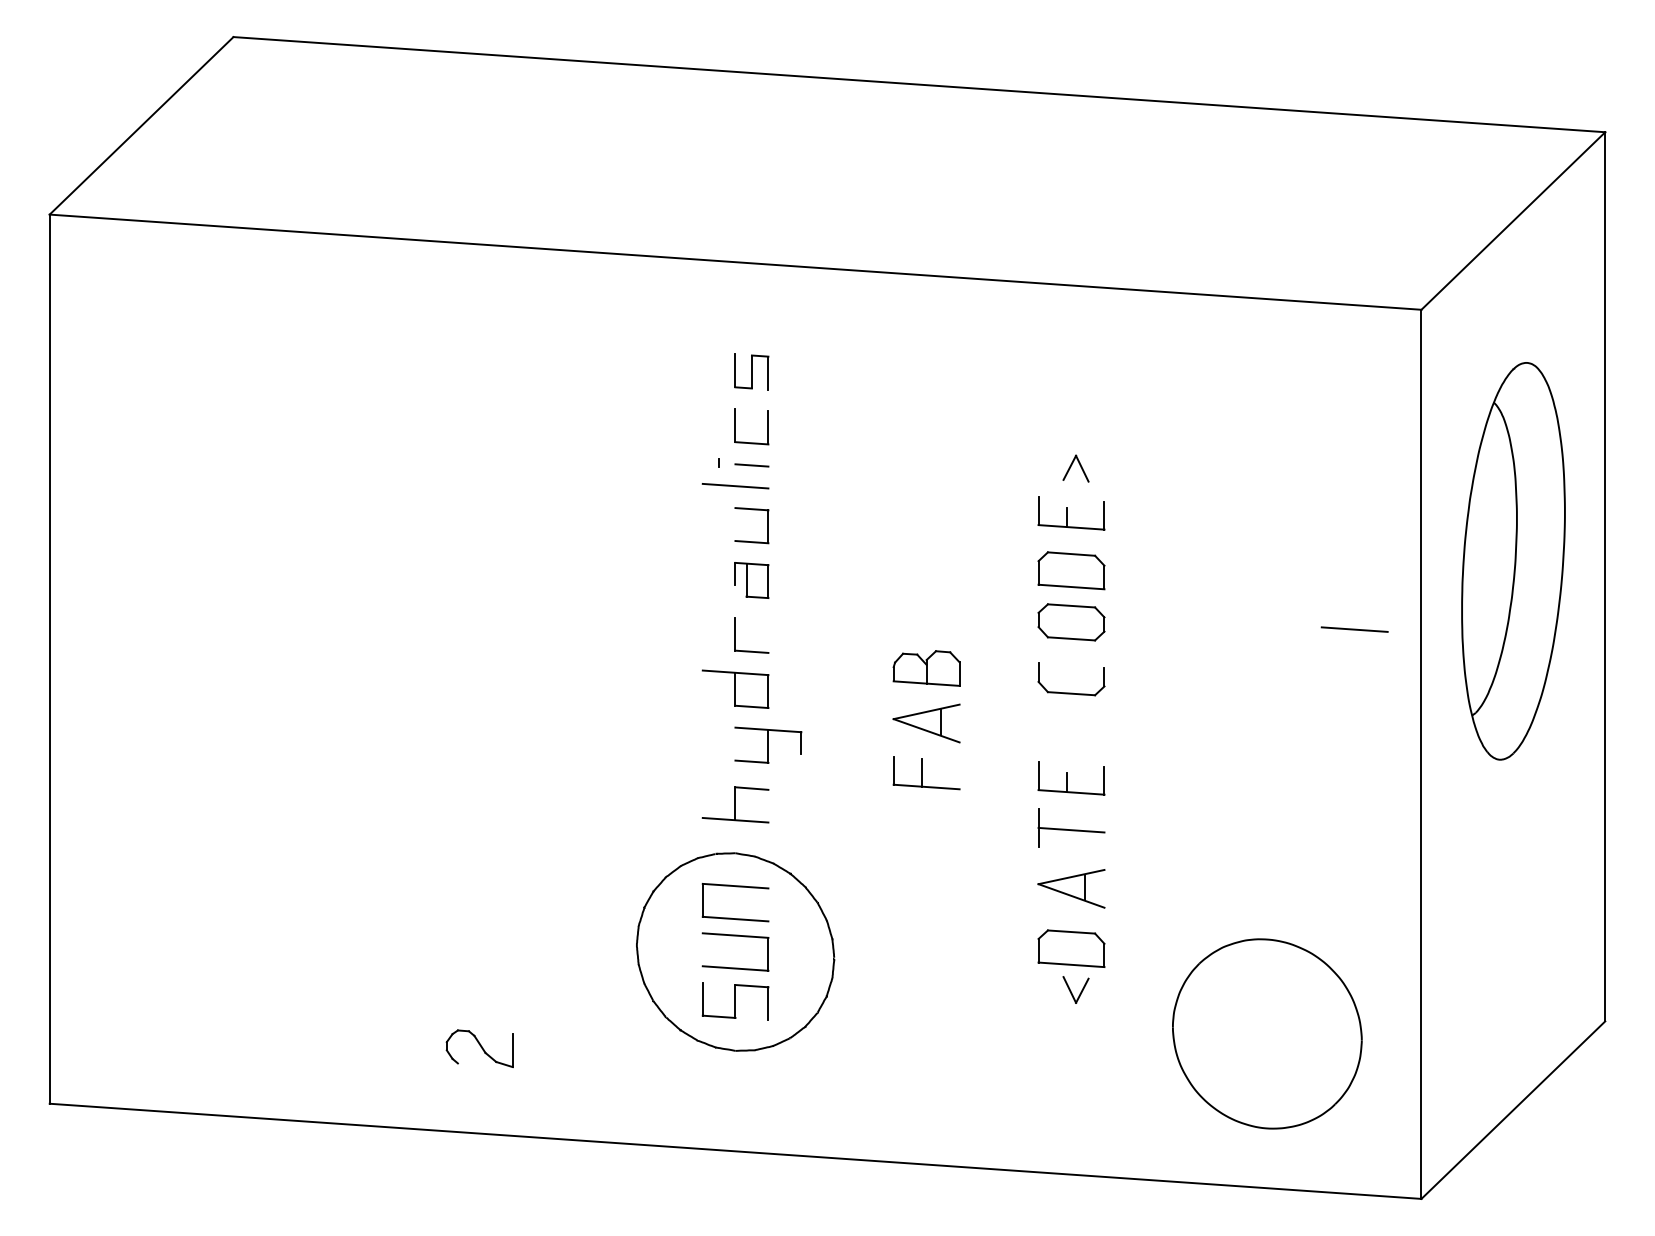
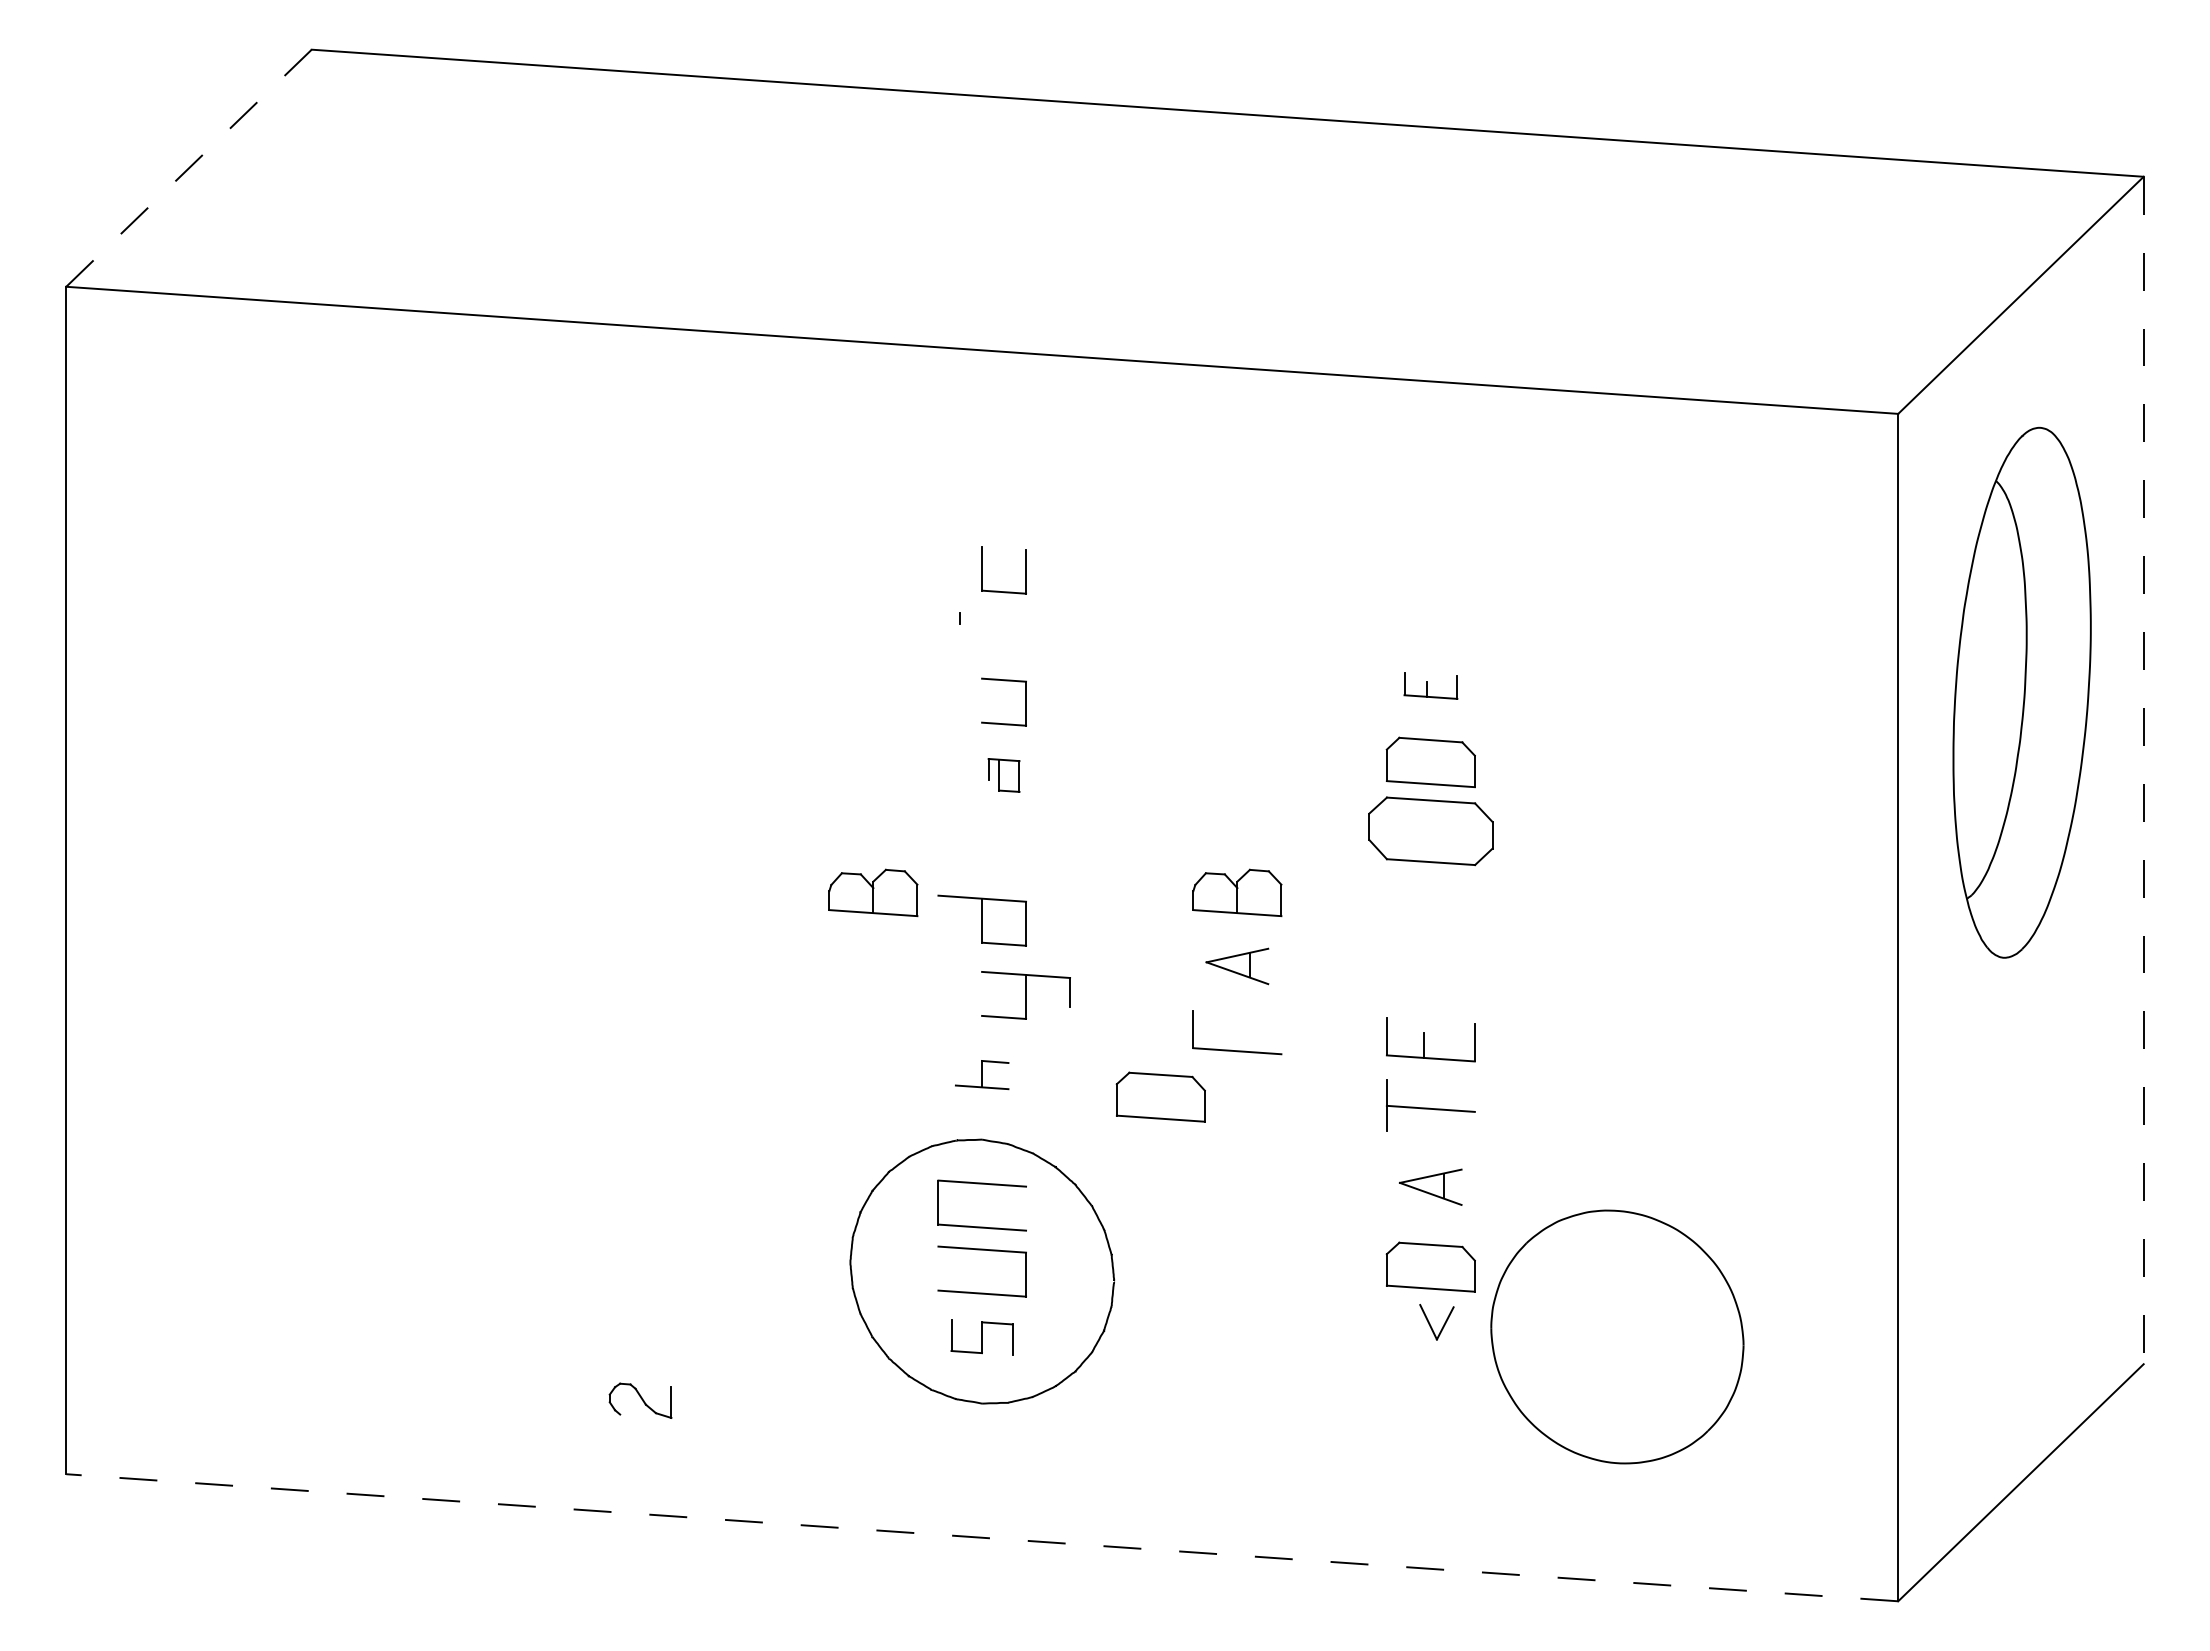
line: (141, 126) -> (189, 168), solid -> dashed
part: (751, 371) -> (1003, 496), removed
line: (752, 465) -> (1004, 621), removed
part: (1071, 466) -> (1430, 623), removed
line: (735, 486) -> (982, 649), removed
part: (1071, 513) -> (1430, 685), size x0.6
part: (1513, 561) -> (2021, 692), moved
line: (1605, 576) -> (2143, 770), solid -> dashed
part: (751, 580) -> (1003, 775), size x0.7
part: (1071, 622) -> (1430, 831), size x1.4
line: (1355, 629) -> (1809, 841), removed
part: (735, 635) -> (982, 848), removed
part: (654, 668) -> (873, 892), added
part: (1071, 692) -> (1430, 925), removed
part: (926, 723) -> (1237, 966), size x0.7
line: (921, 772) -> (1230, 1031), removed
part: (735, 804) -> (981, 1074), size x0.6
part: (869, 820) -> (1160, 1096), added
part: (1071, 889) -> (1430, 1187), size x0.7
part: (735, 1001) -> (981, 1337), size x0.7
part: (1267, 1033) -> (1617, 1336), moved
part: (479, 1048) -> (640, 1400), size x0.7
line: (735, 1151) -> (981, 1537), solid -> dashed

